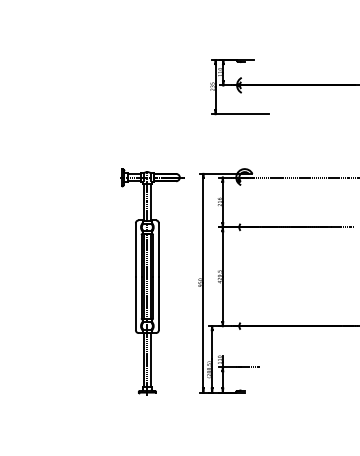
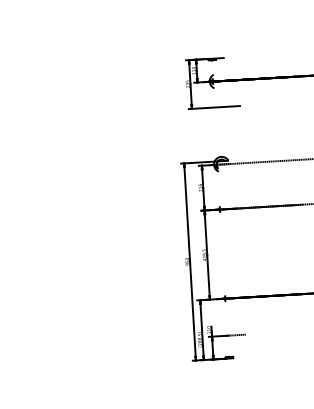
part: (152, 281) -> (144, 263), removed

